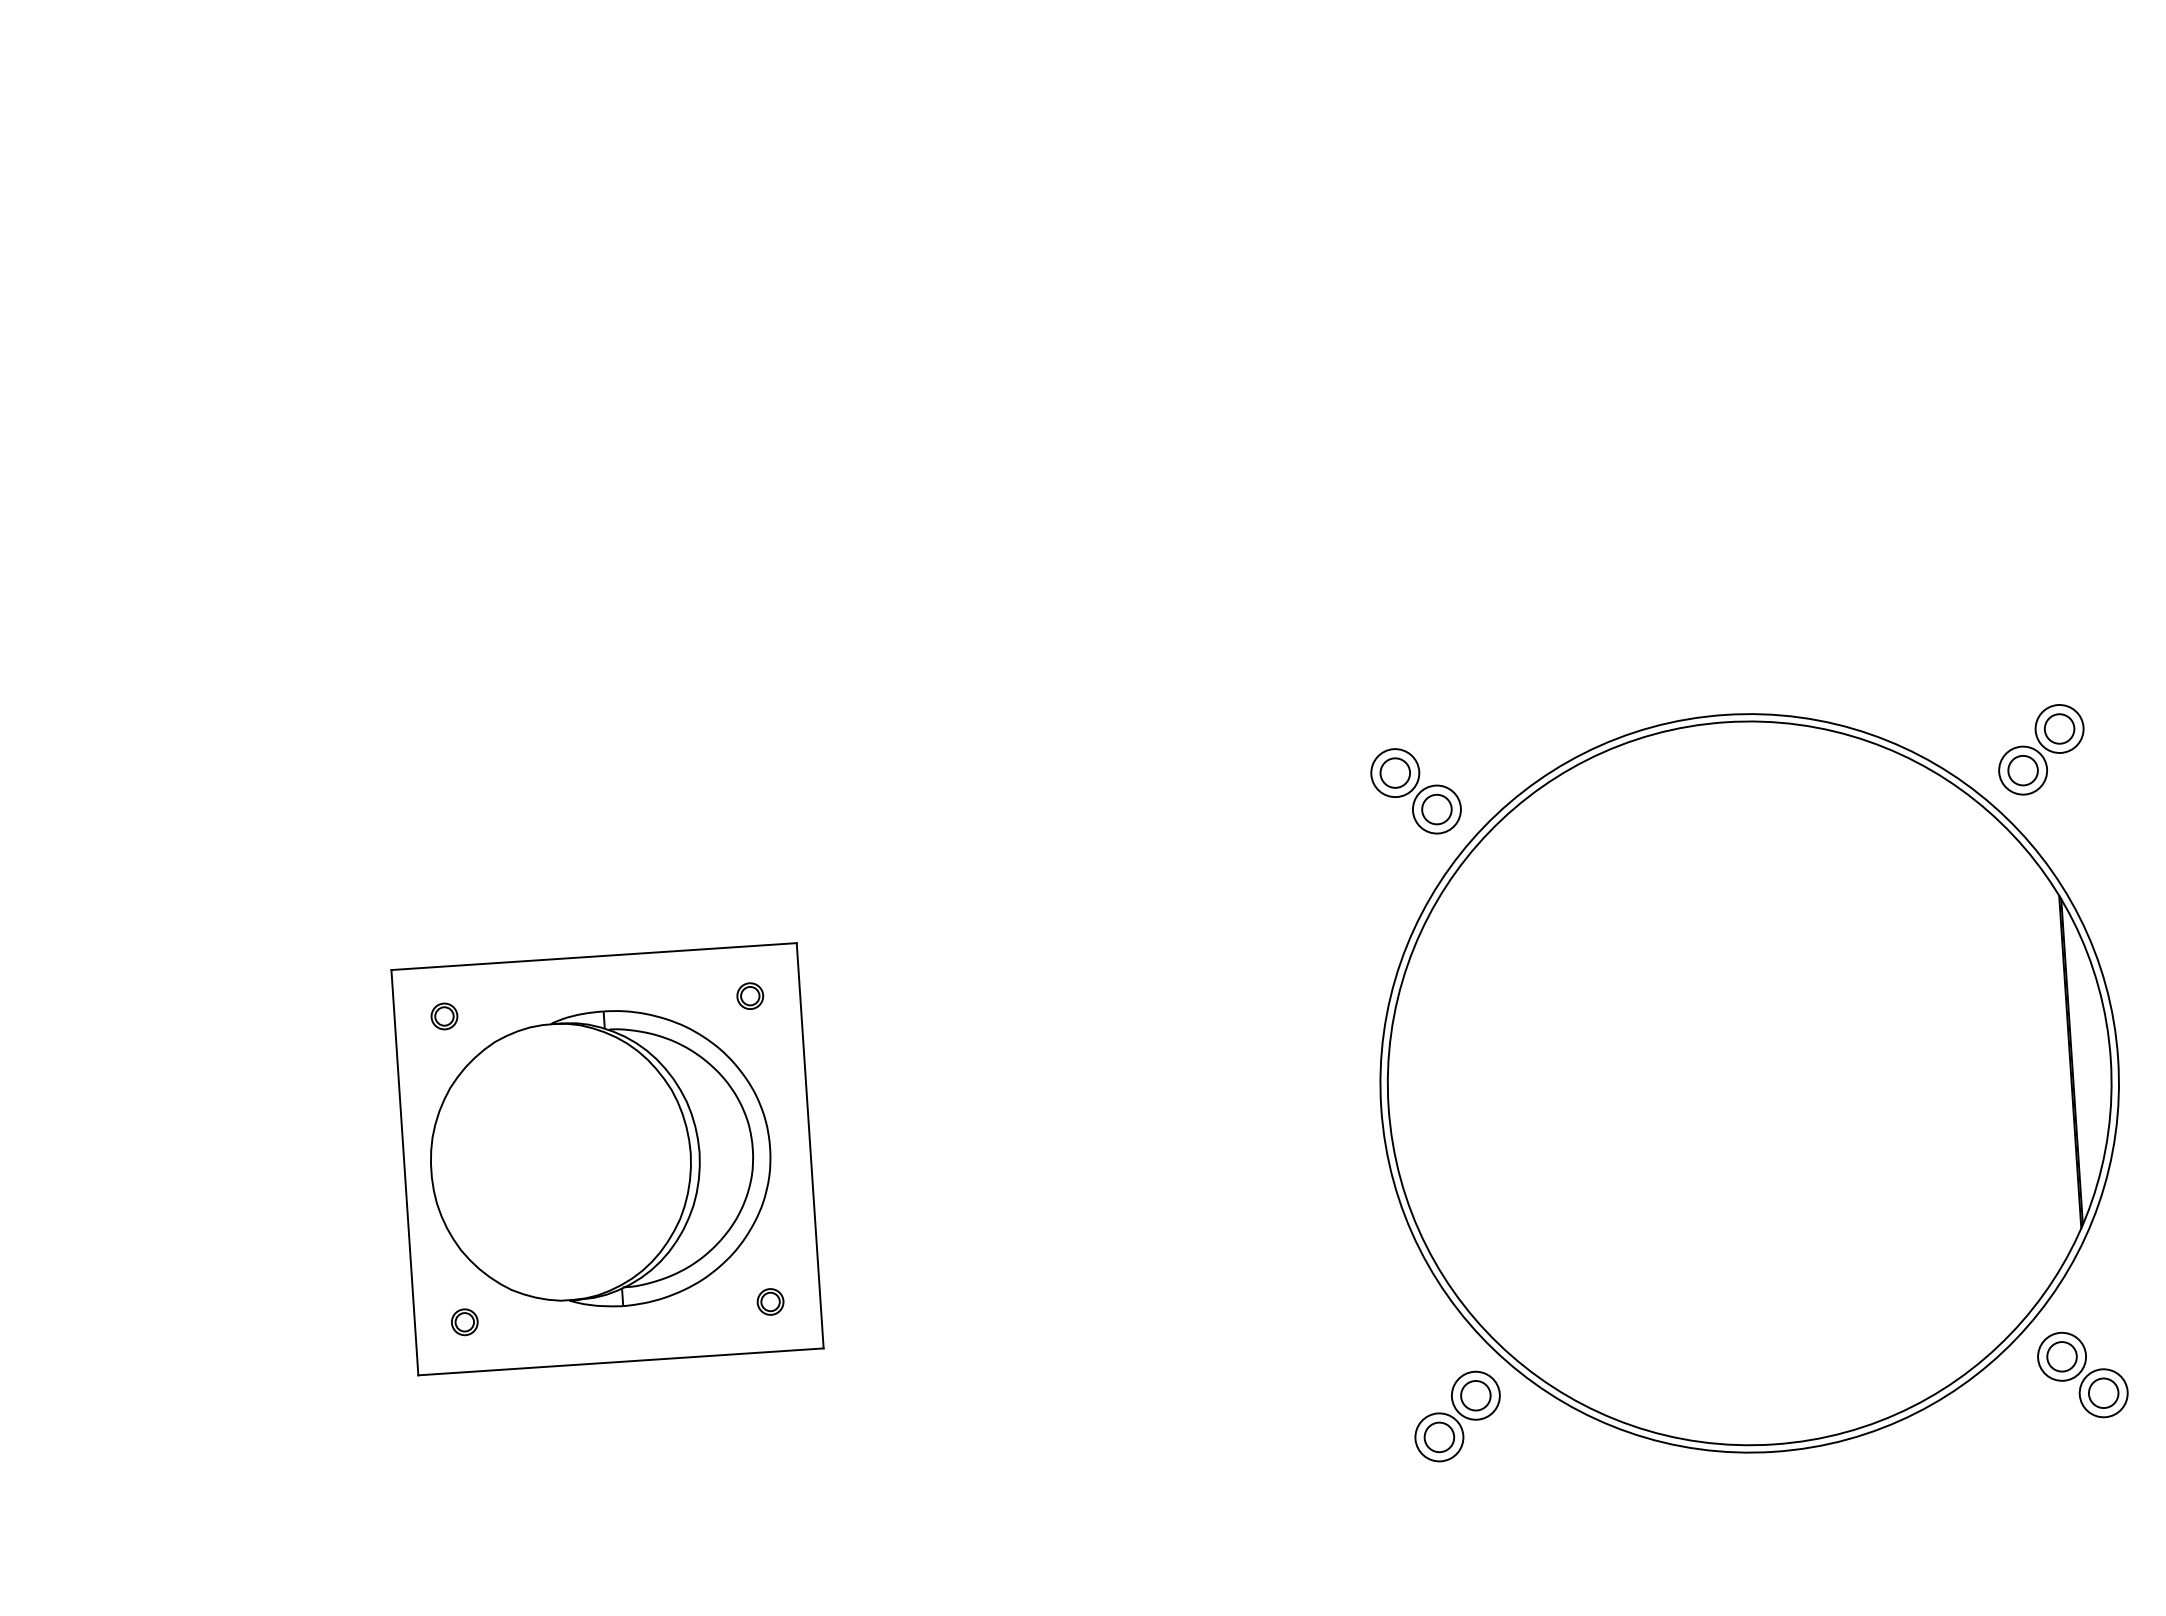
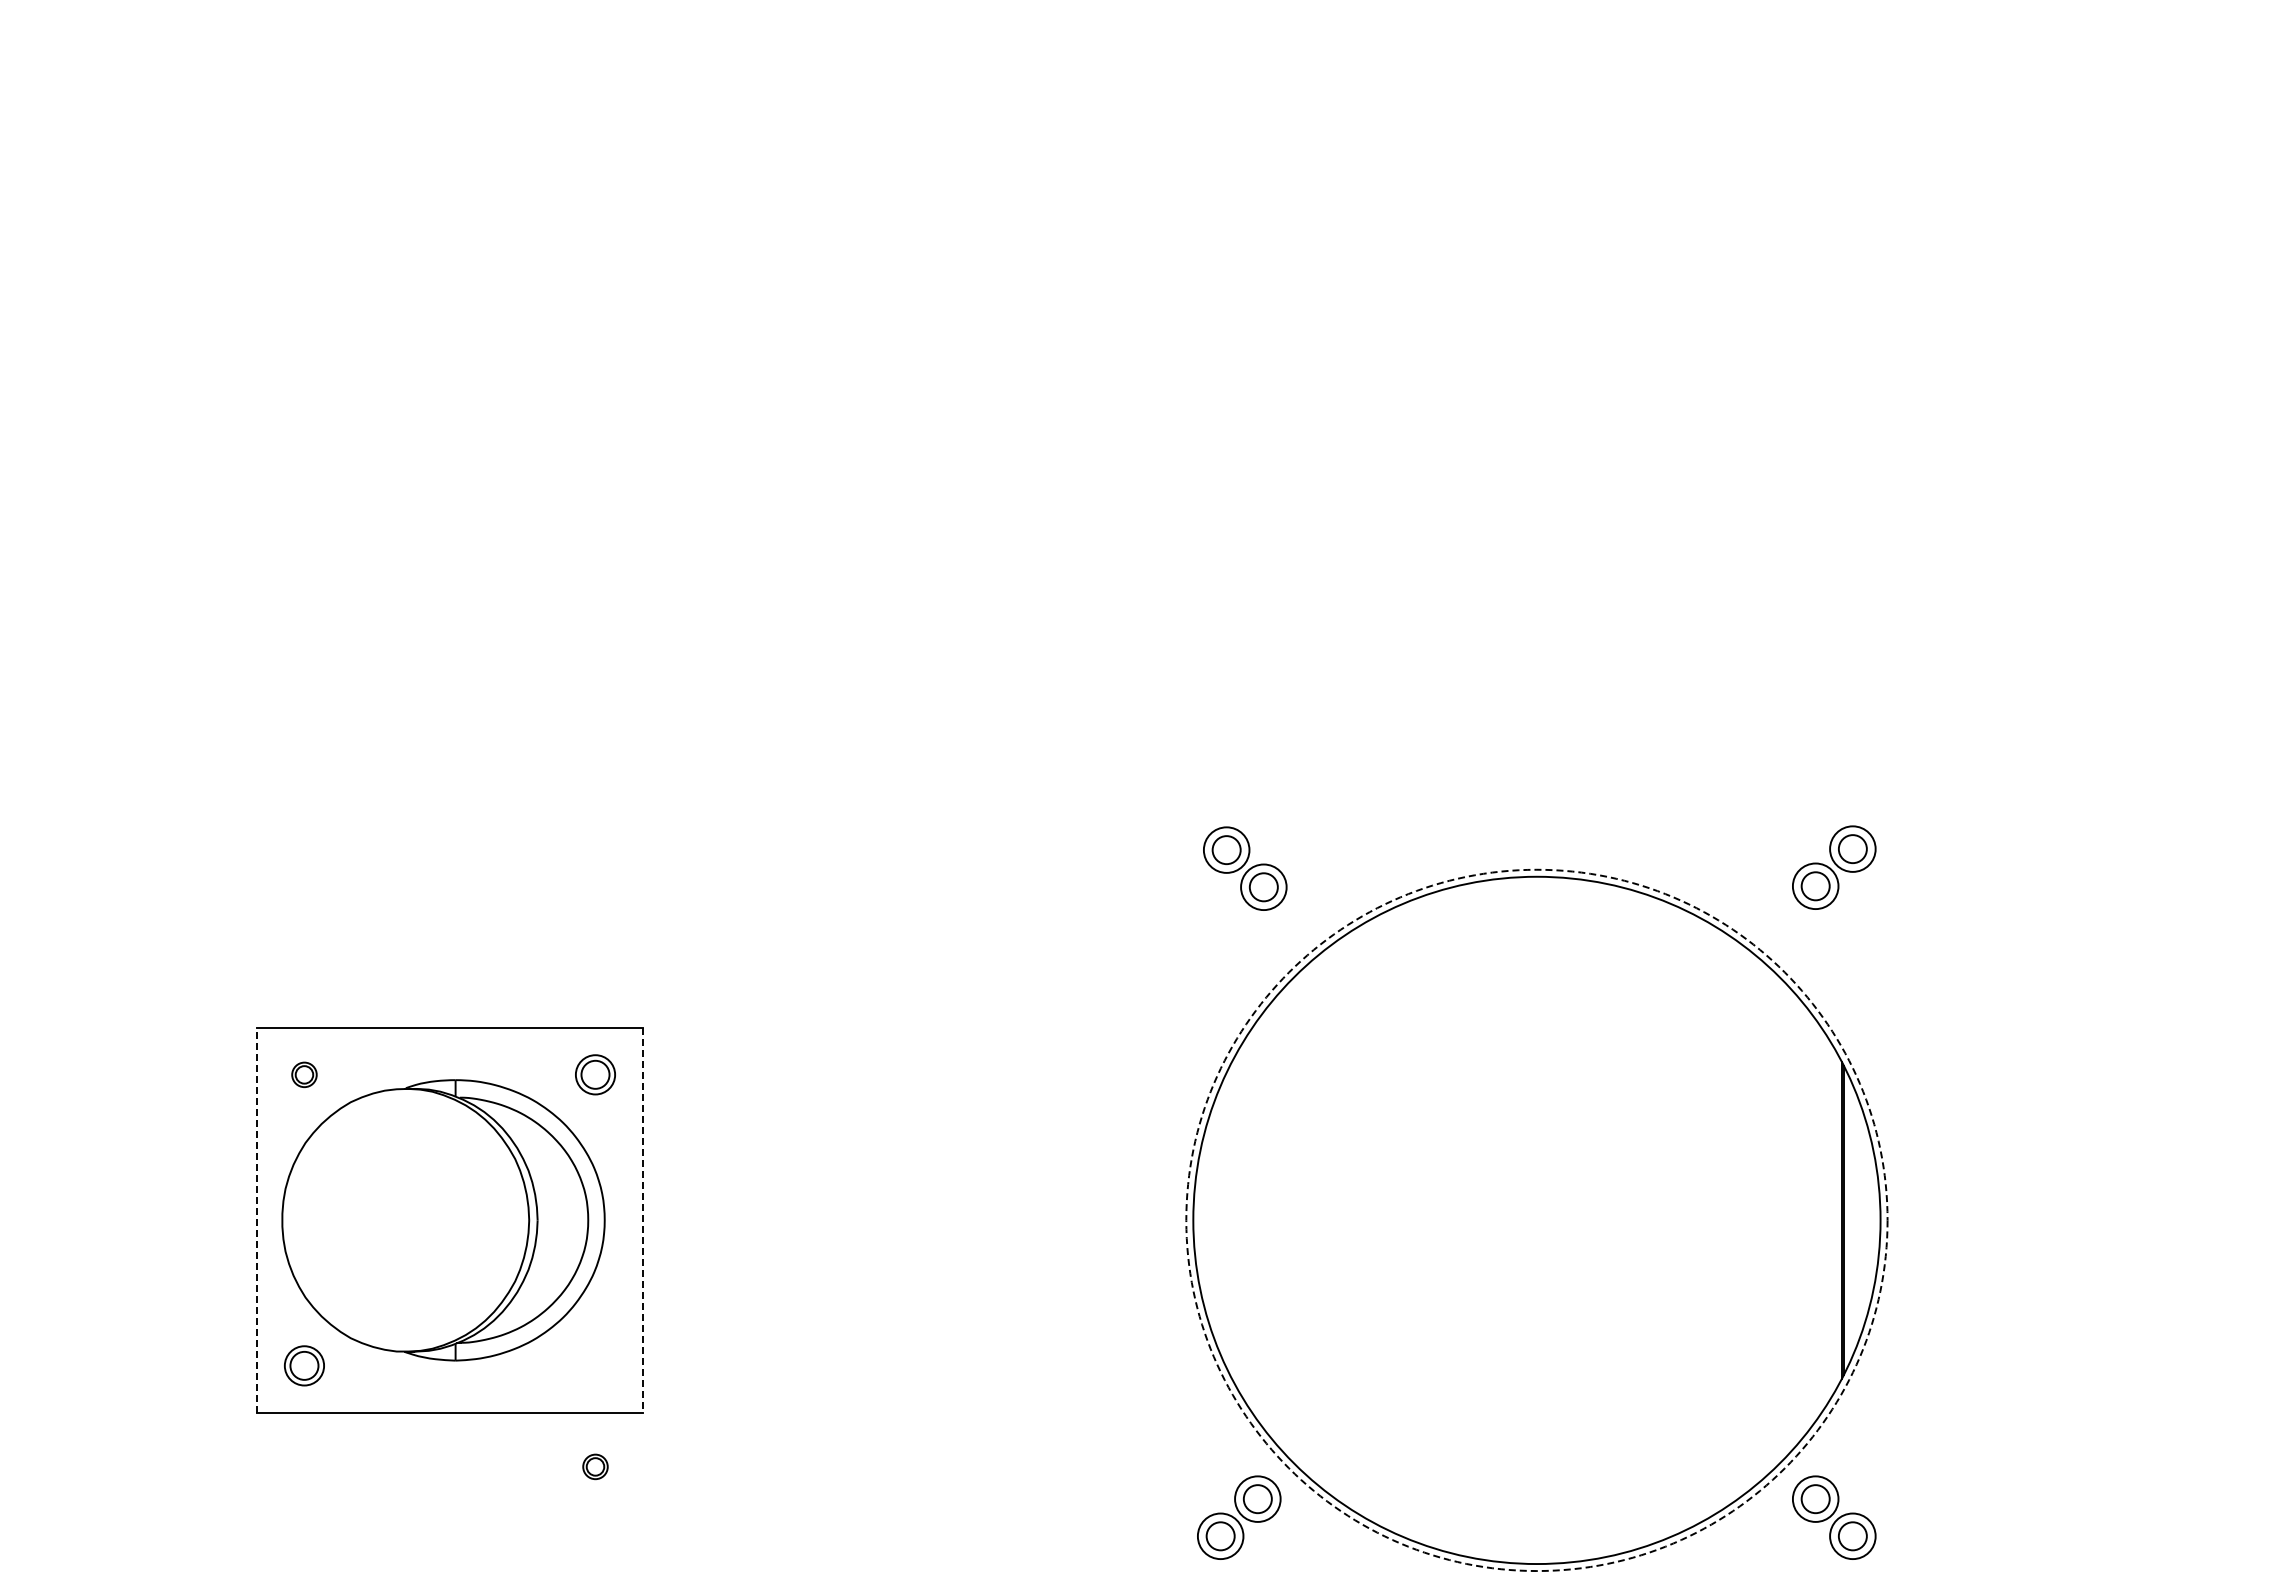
part: (2041, 749) -> (1834, 867), moved
part: (1416, 791) -> (1245, 868), moved
part: (750, 995) -> (595, 1074), size x1.6
circle: (1749, 1083) -> (1536, 1220), solid -> dashed
line: (809, 1145) -> (642, 1220), solid -> dashed
line: (405, 1172) -> (257, 1220), solid -> dashed
part: (770, 1301) -> (595, 1466), moved
part: (464, 1321) -> (304, 1365), size x1.6

